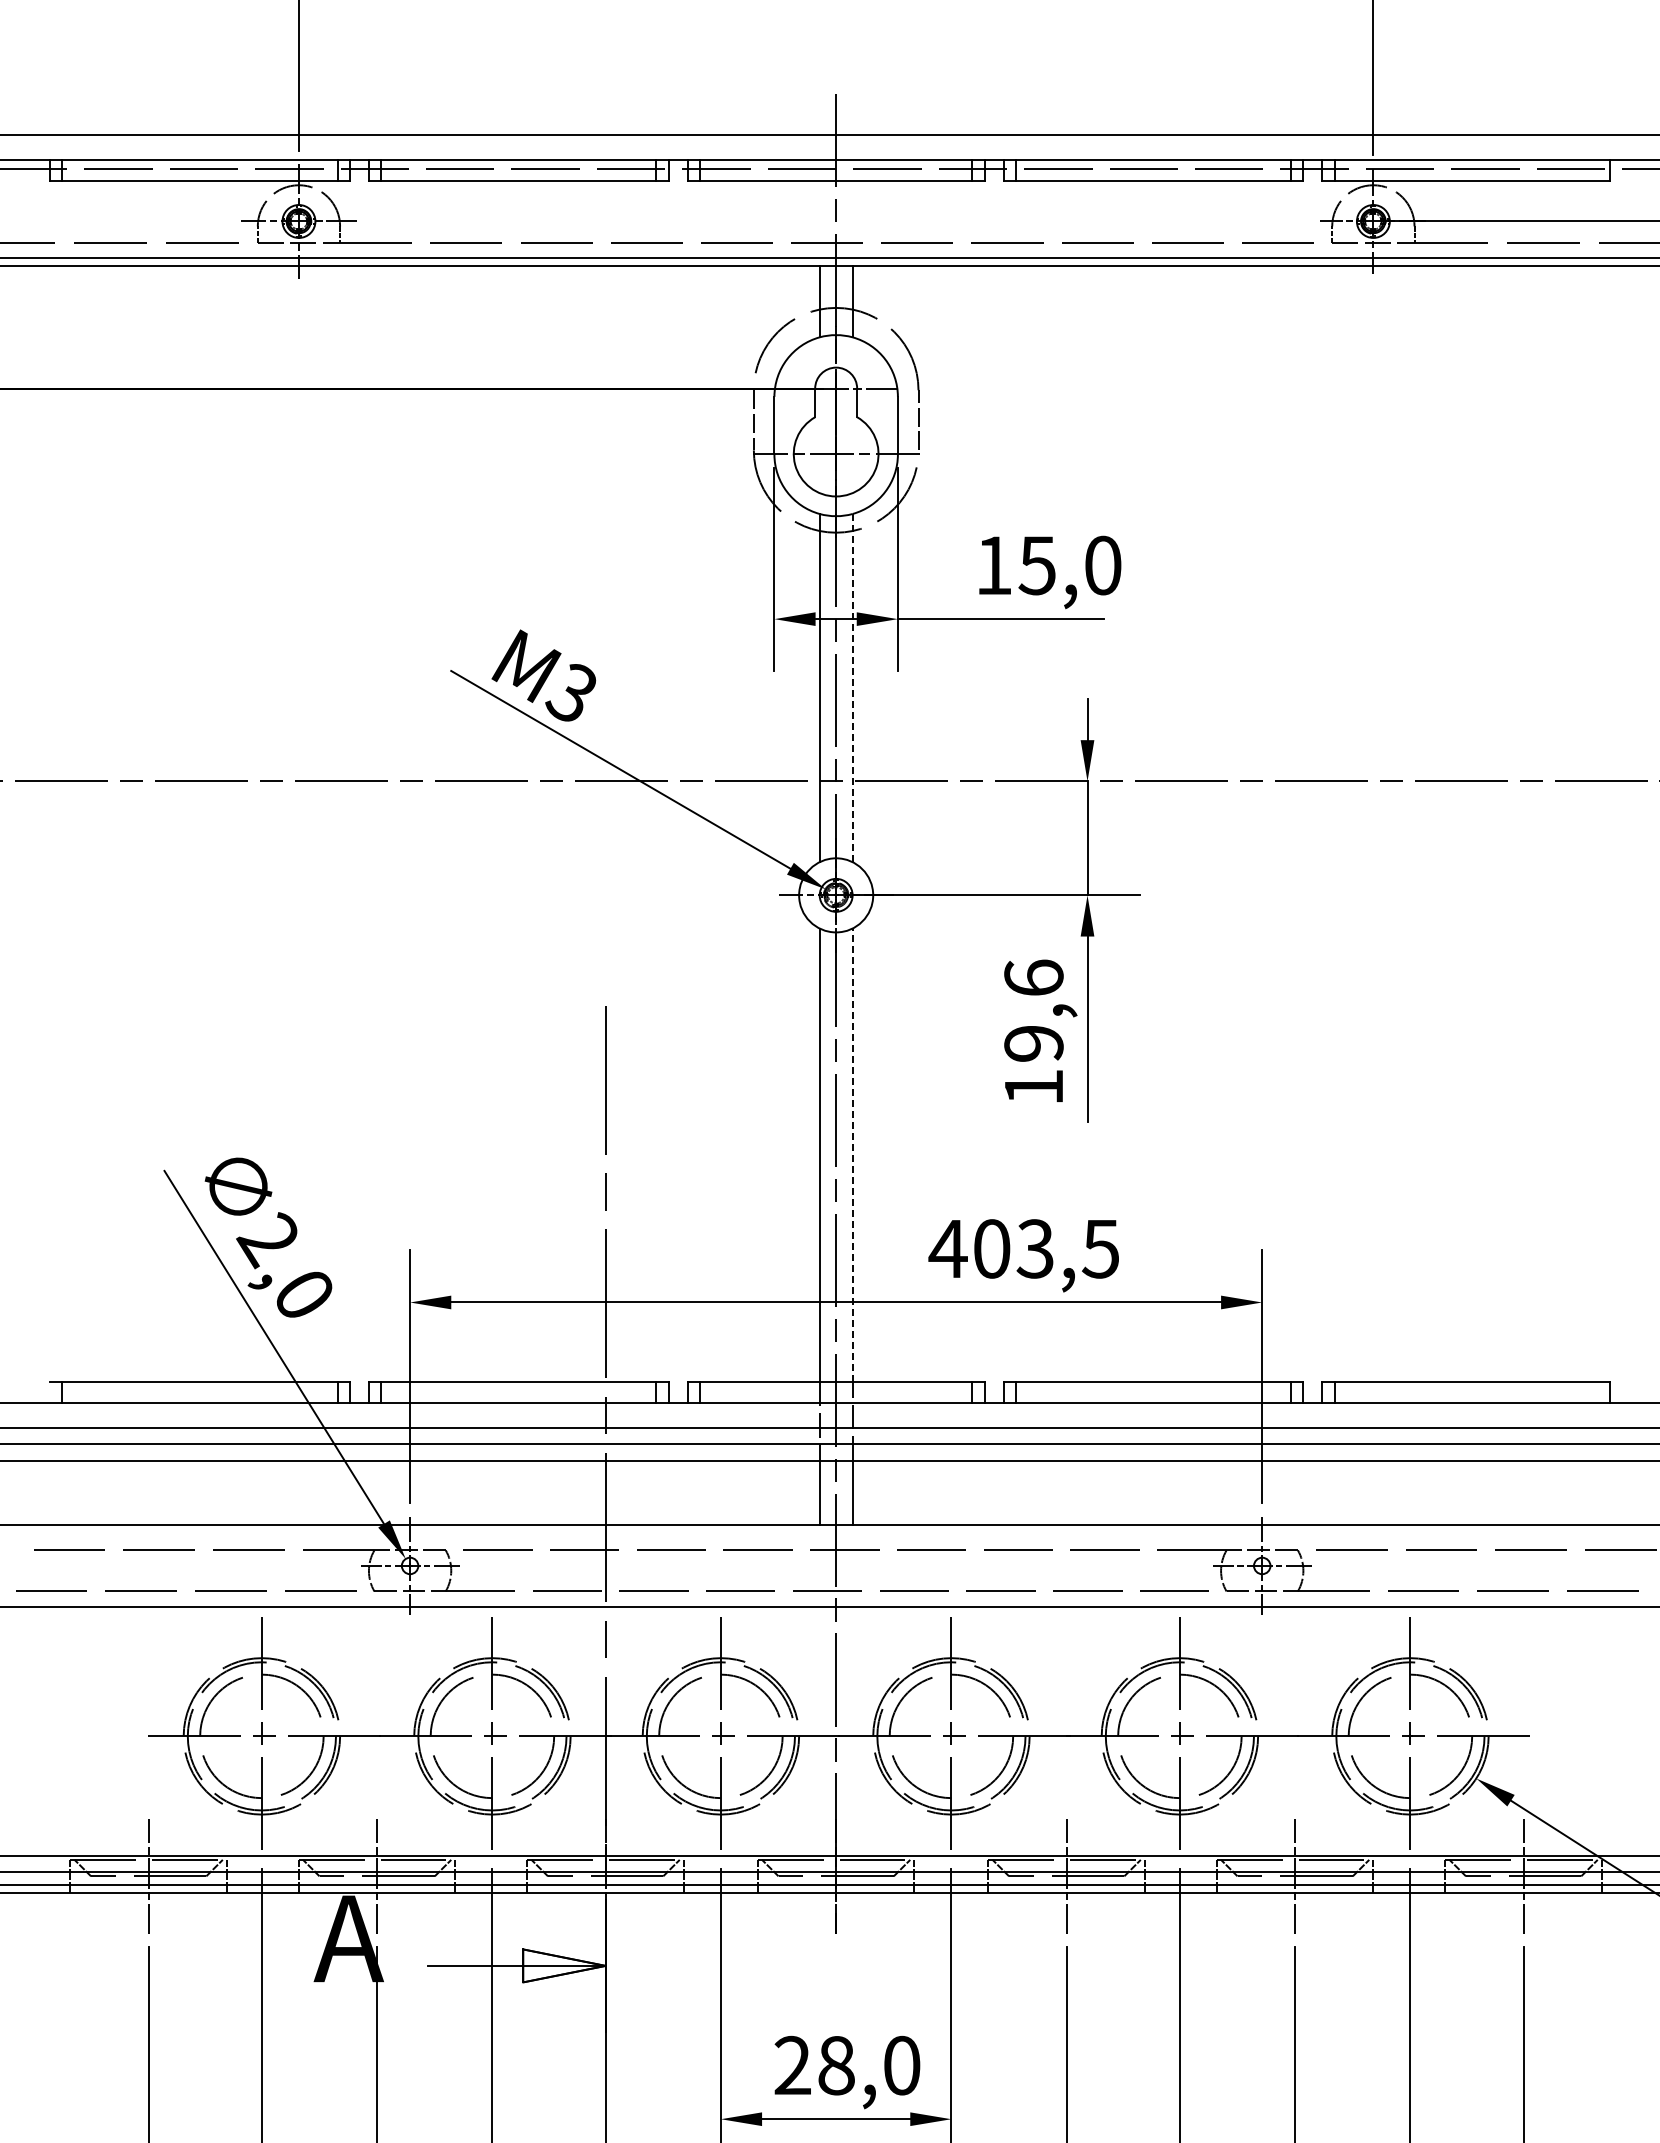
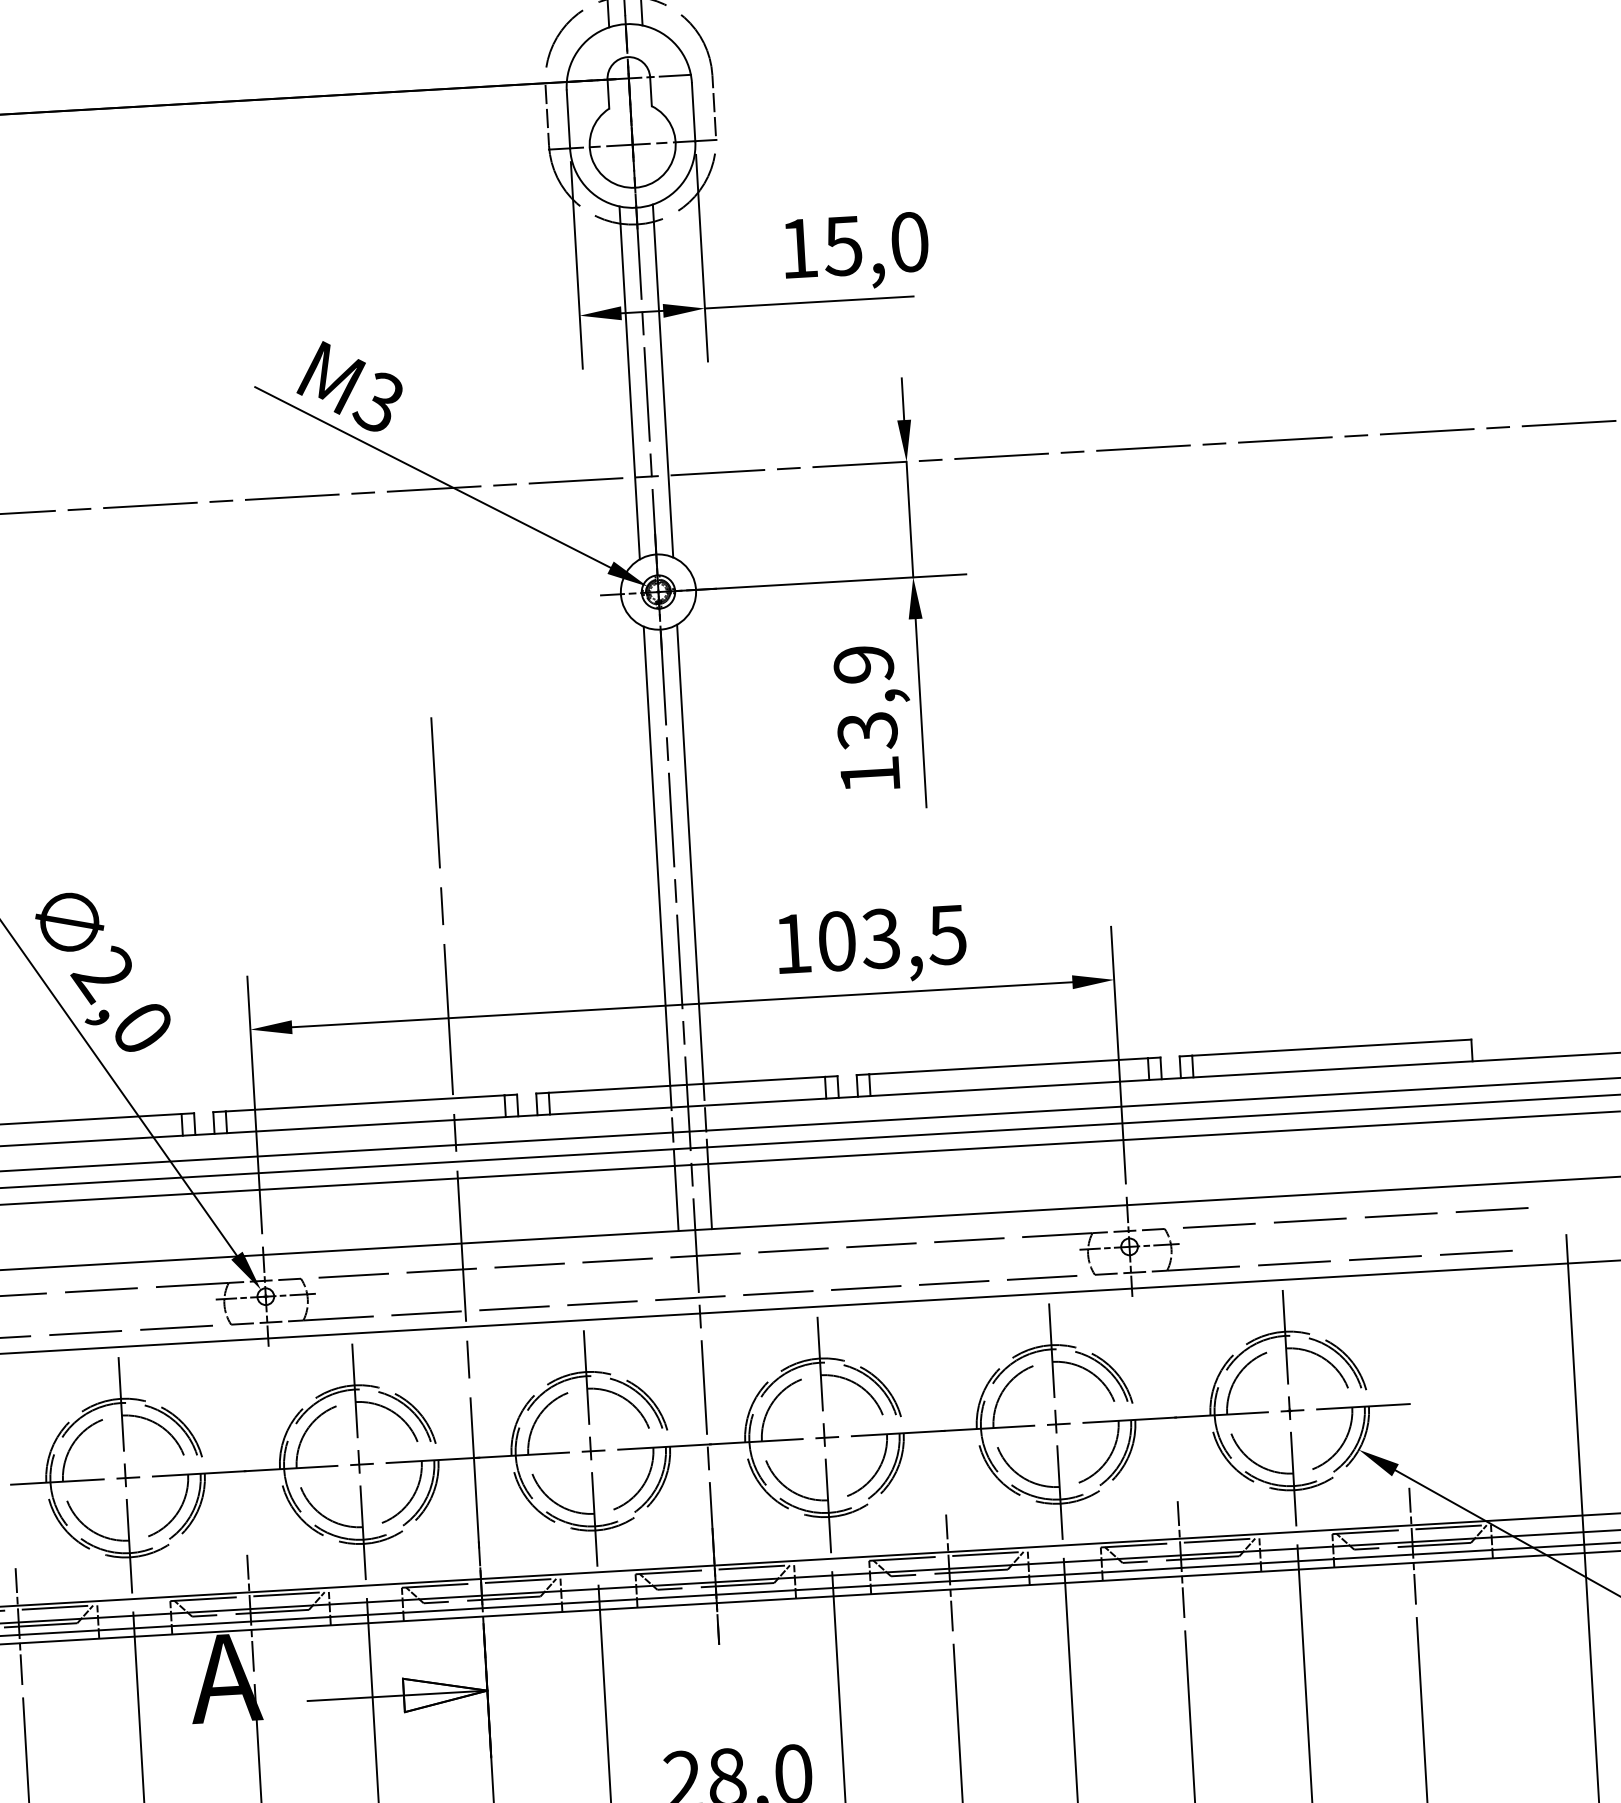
line: (852, 687) -> (662, 380), dashed -> solid
text: (1033, 1010) -> (865, 697), 19,6 -> 13,9
line: (852, 1154) -> (690, 853), dashed -> solid
text: (947, 1248) -> (791, 943), 403,5 -> 103,5

